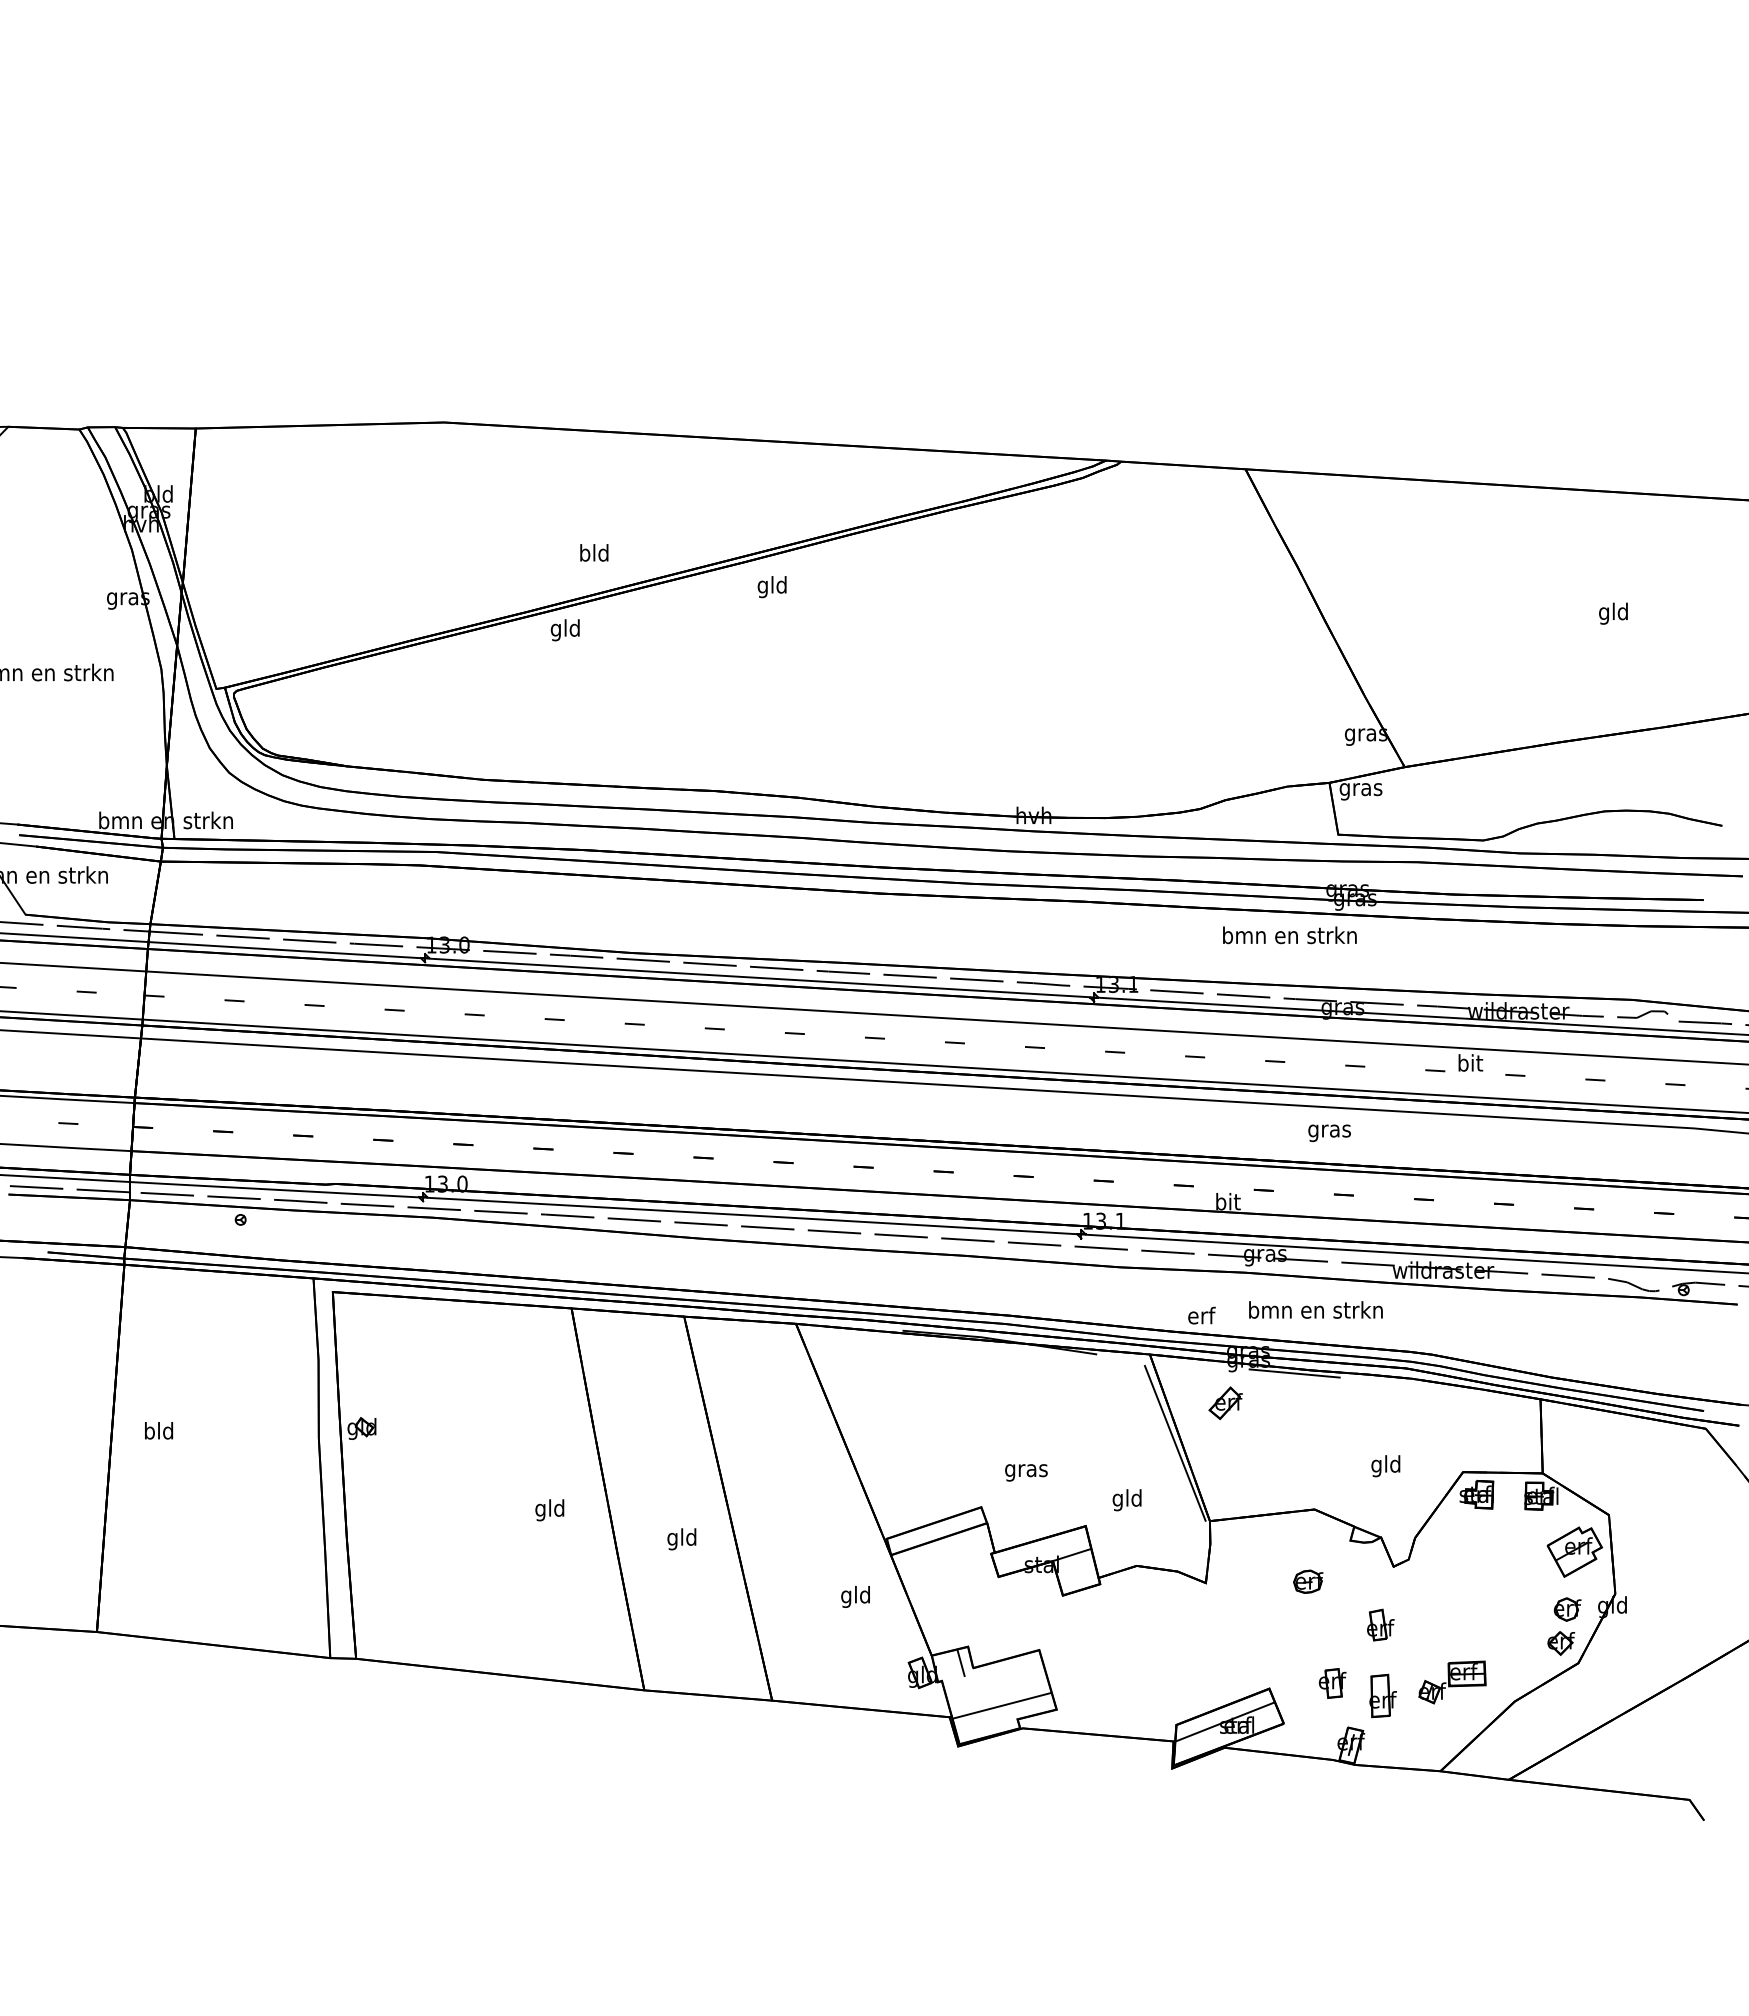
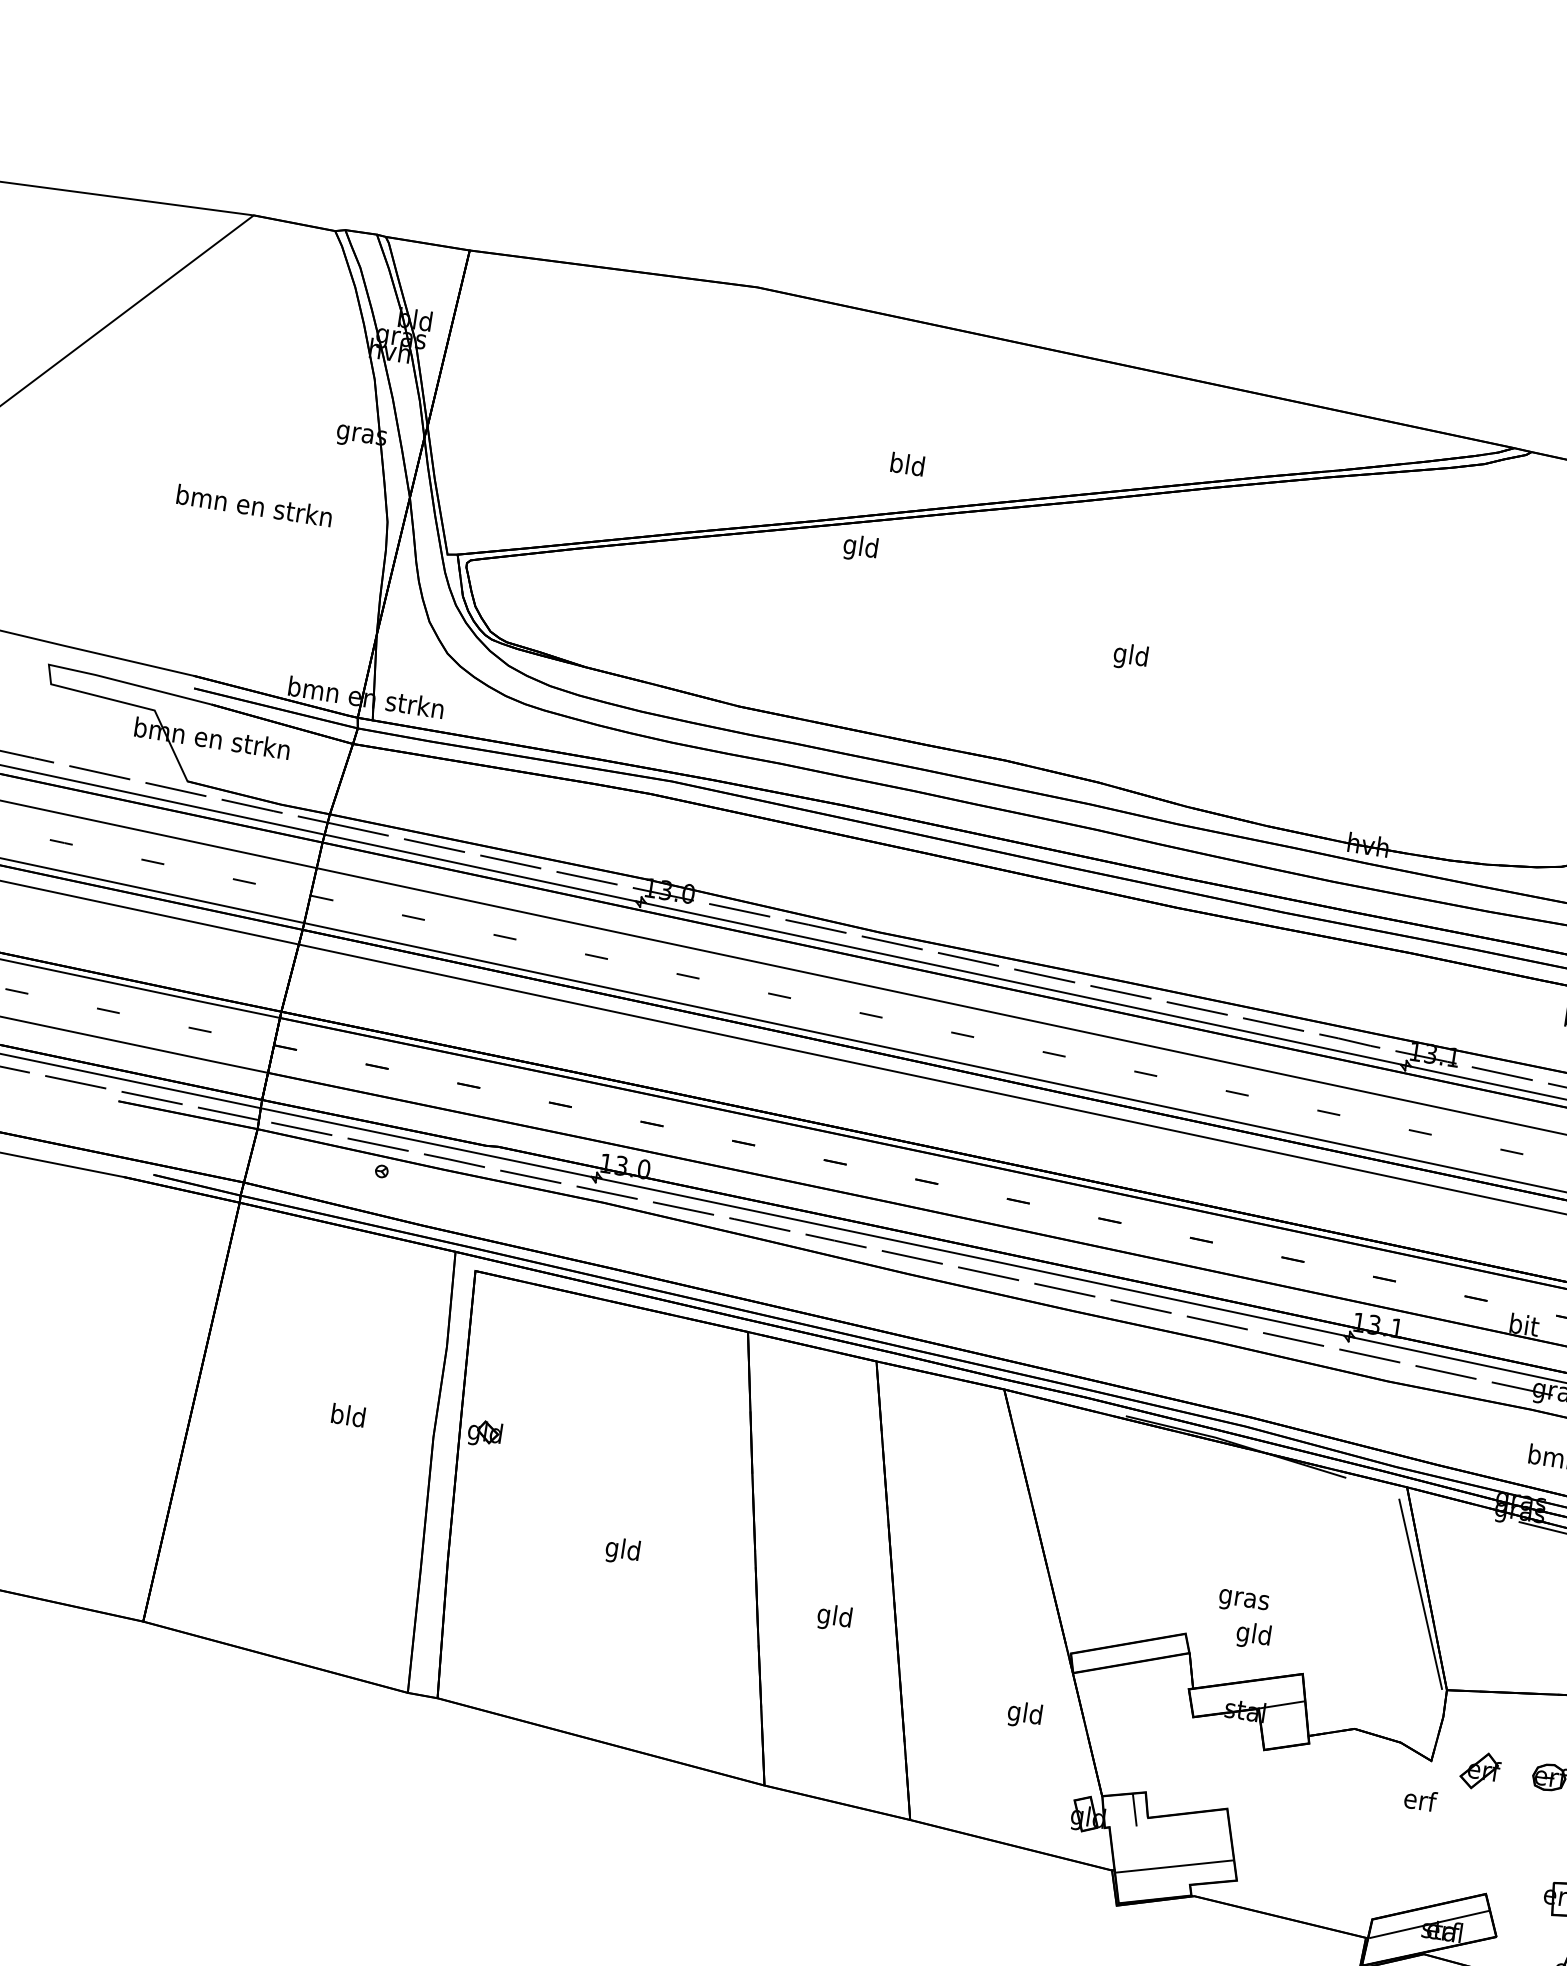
text: (771, 587) -> (1129, 657), moved
text: (1201, 1315) -> (1420, 1799), moved
part: (1225, 1403) -> (1480, 1771), moved
text: (158, 1430) -> (347, 1414), moved
text: (1126, 1500) -> (1252, 1636), moved
text: (549, 1510) -> (622, 1551), moved

